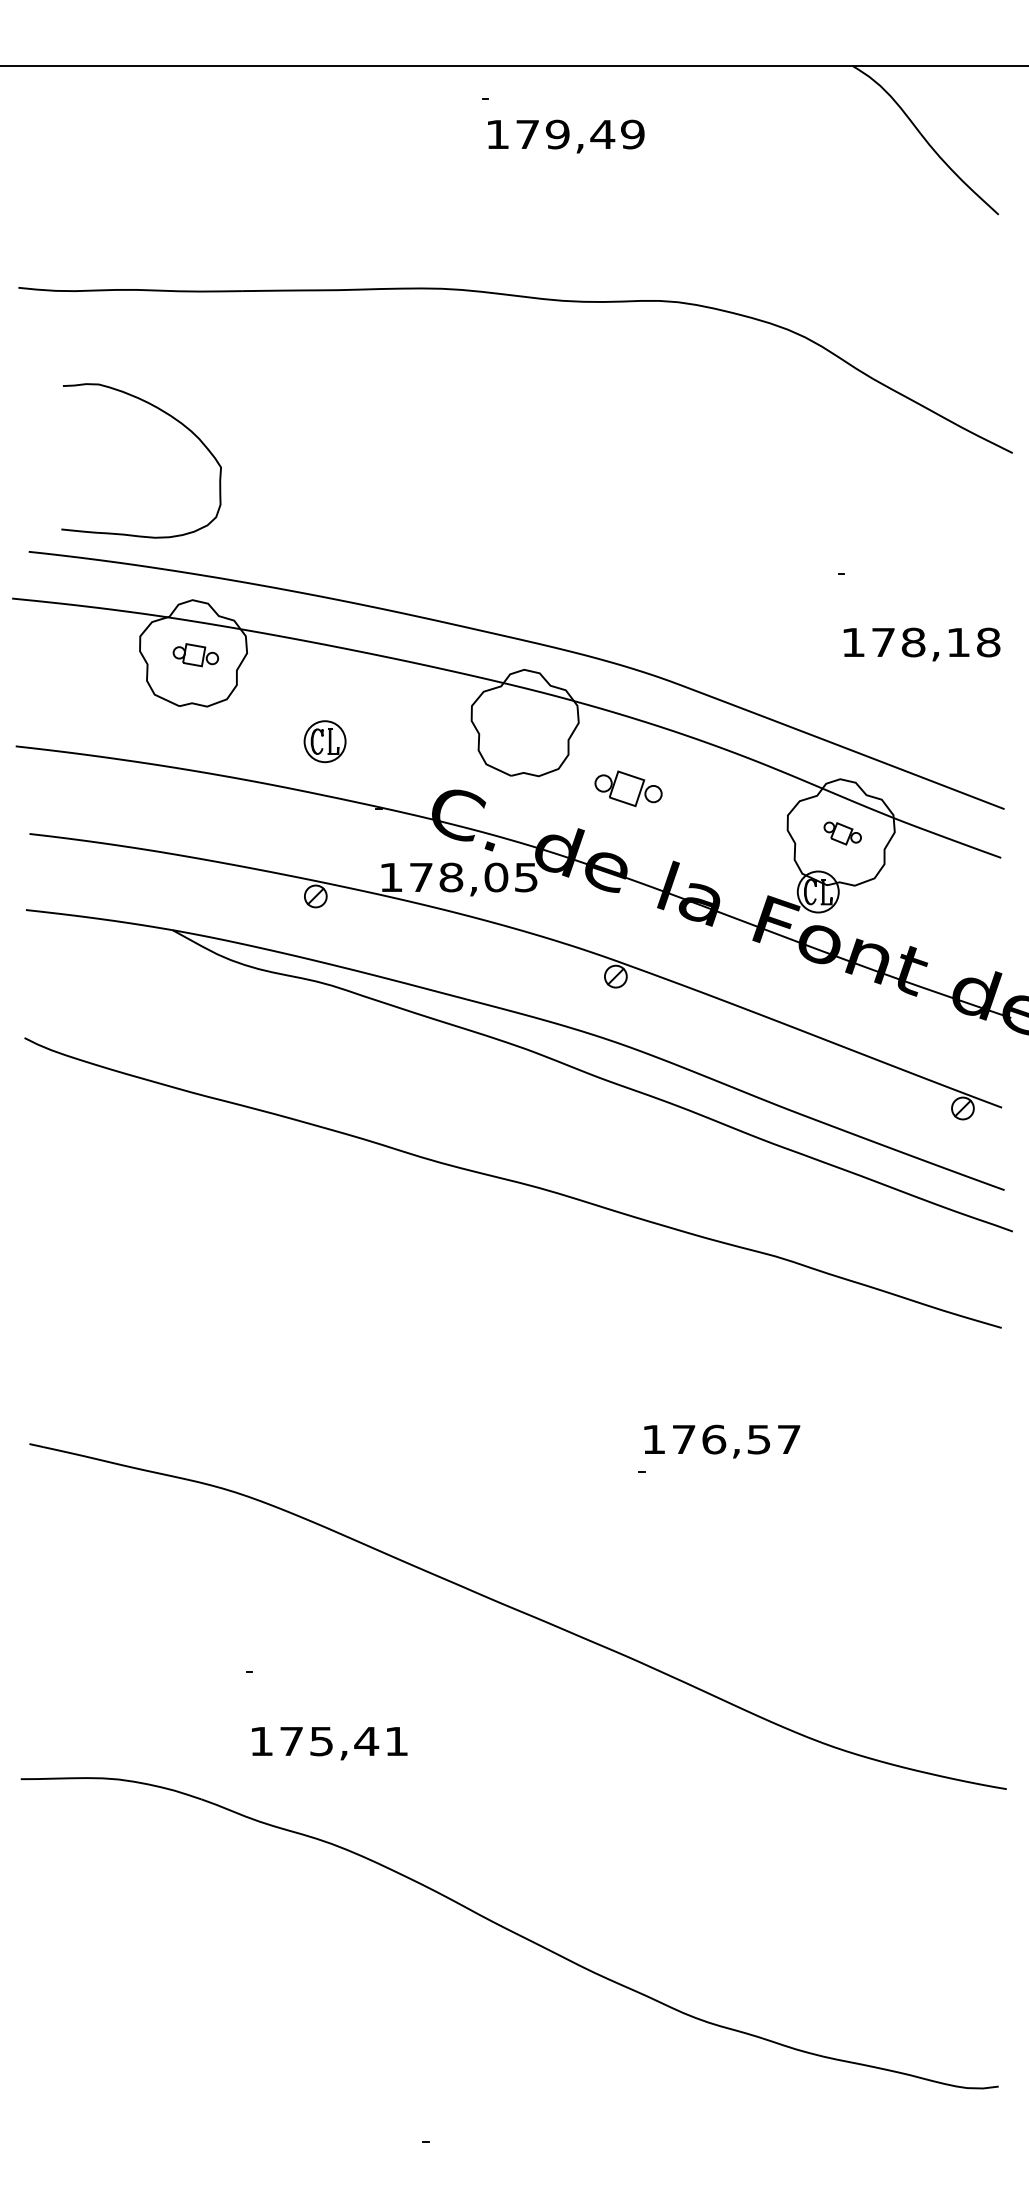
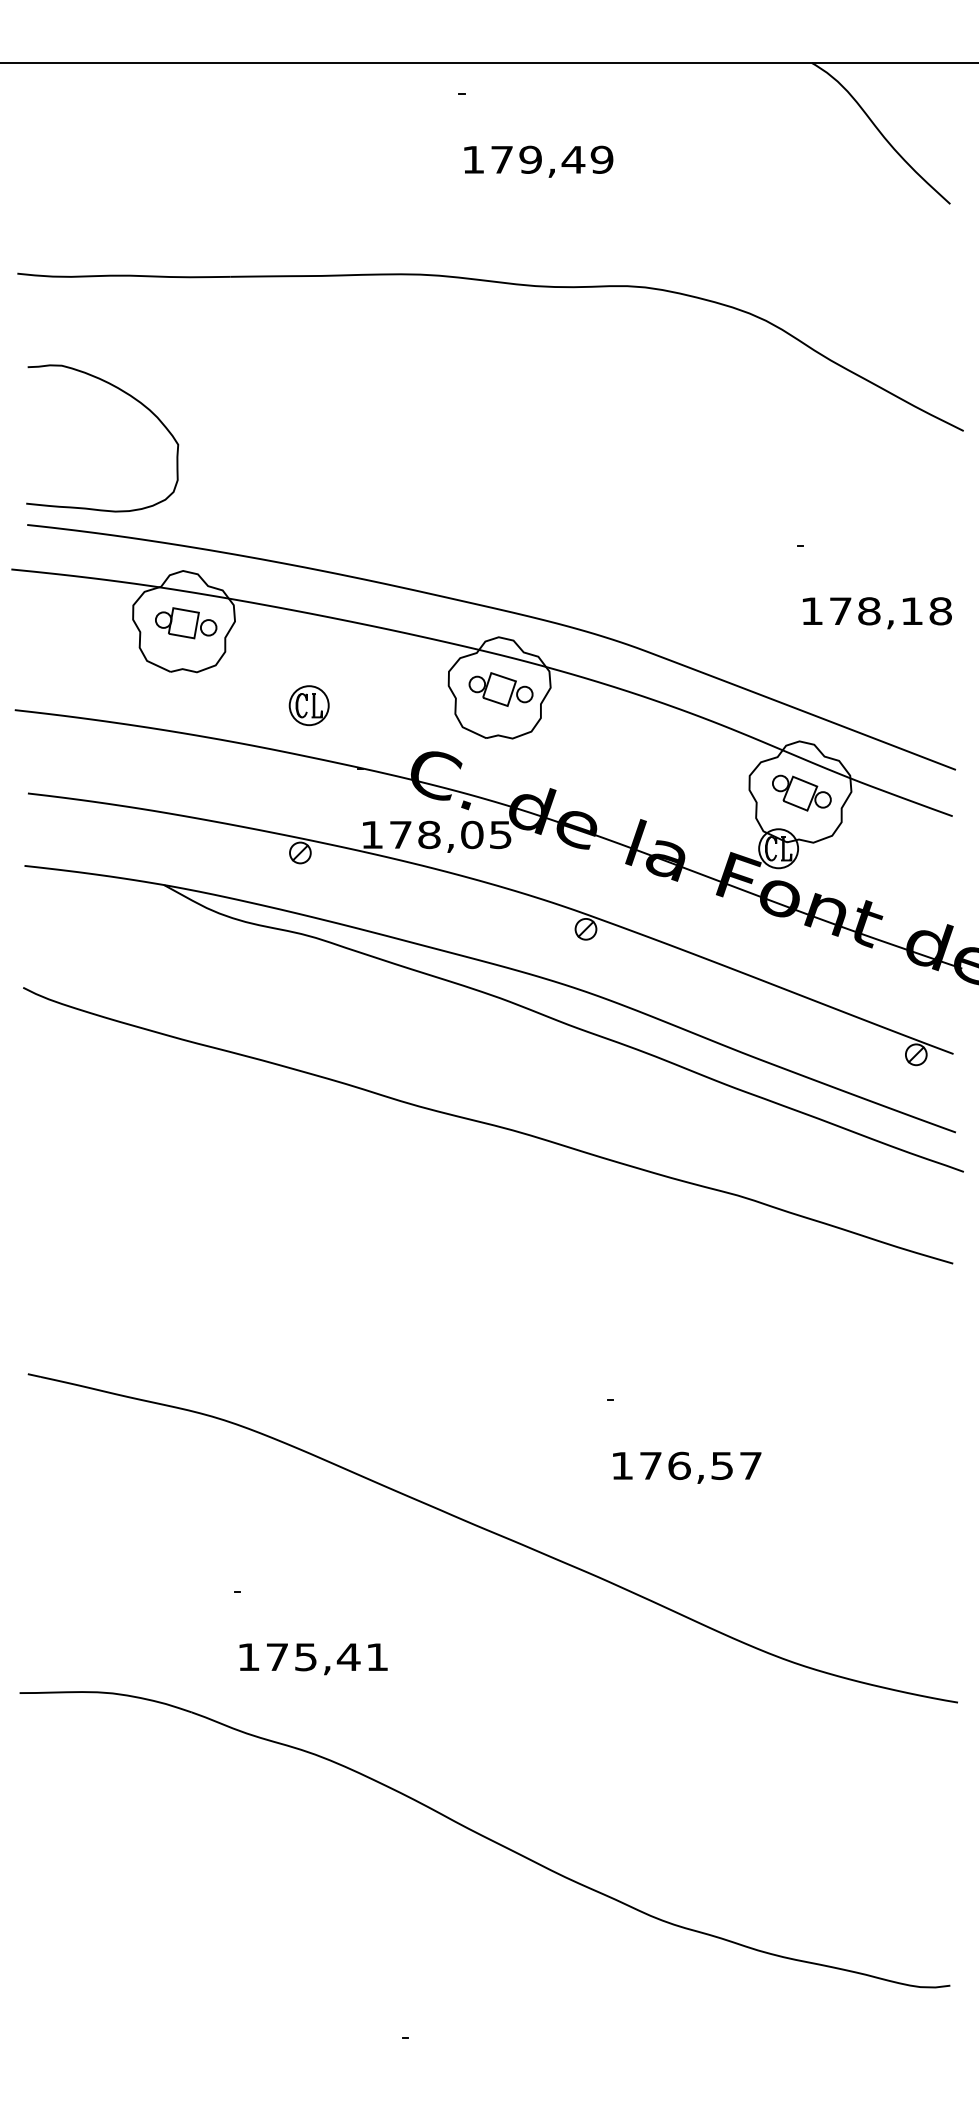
text: (565, 136) -> (538, 161), moved
curve: (169, 416) -> (129, 396), moved
part: (196, 655) -> (186, 623), size x1.43
part: (627, 788) -> (500, 689), moved
part: (842, 832) -> (801, 792), size x1.67
text: (722, 1441) -> (687, 1467), moved

